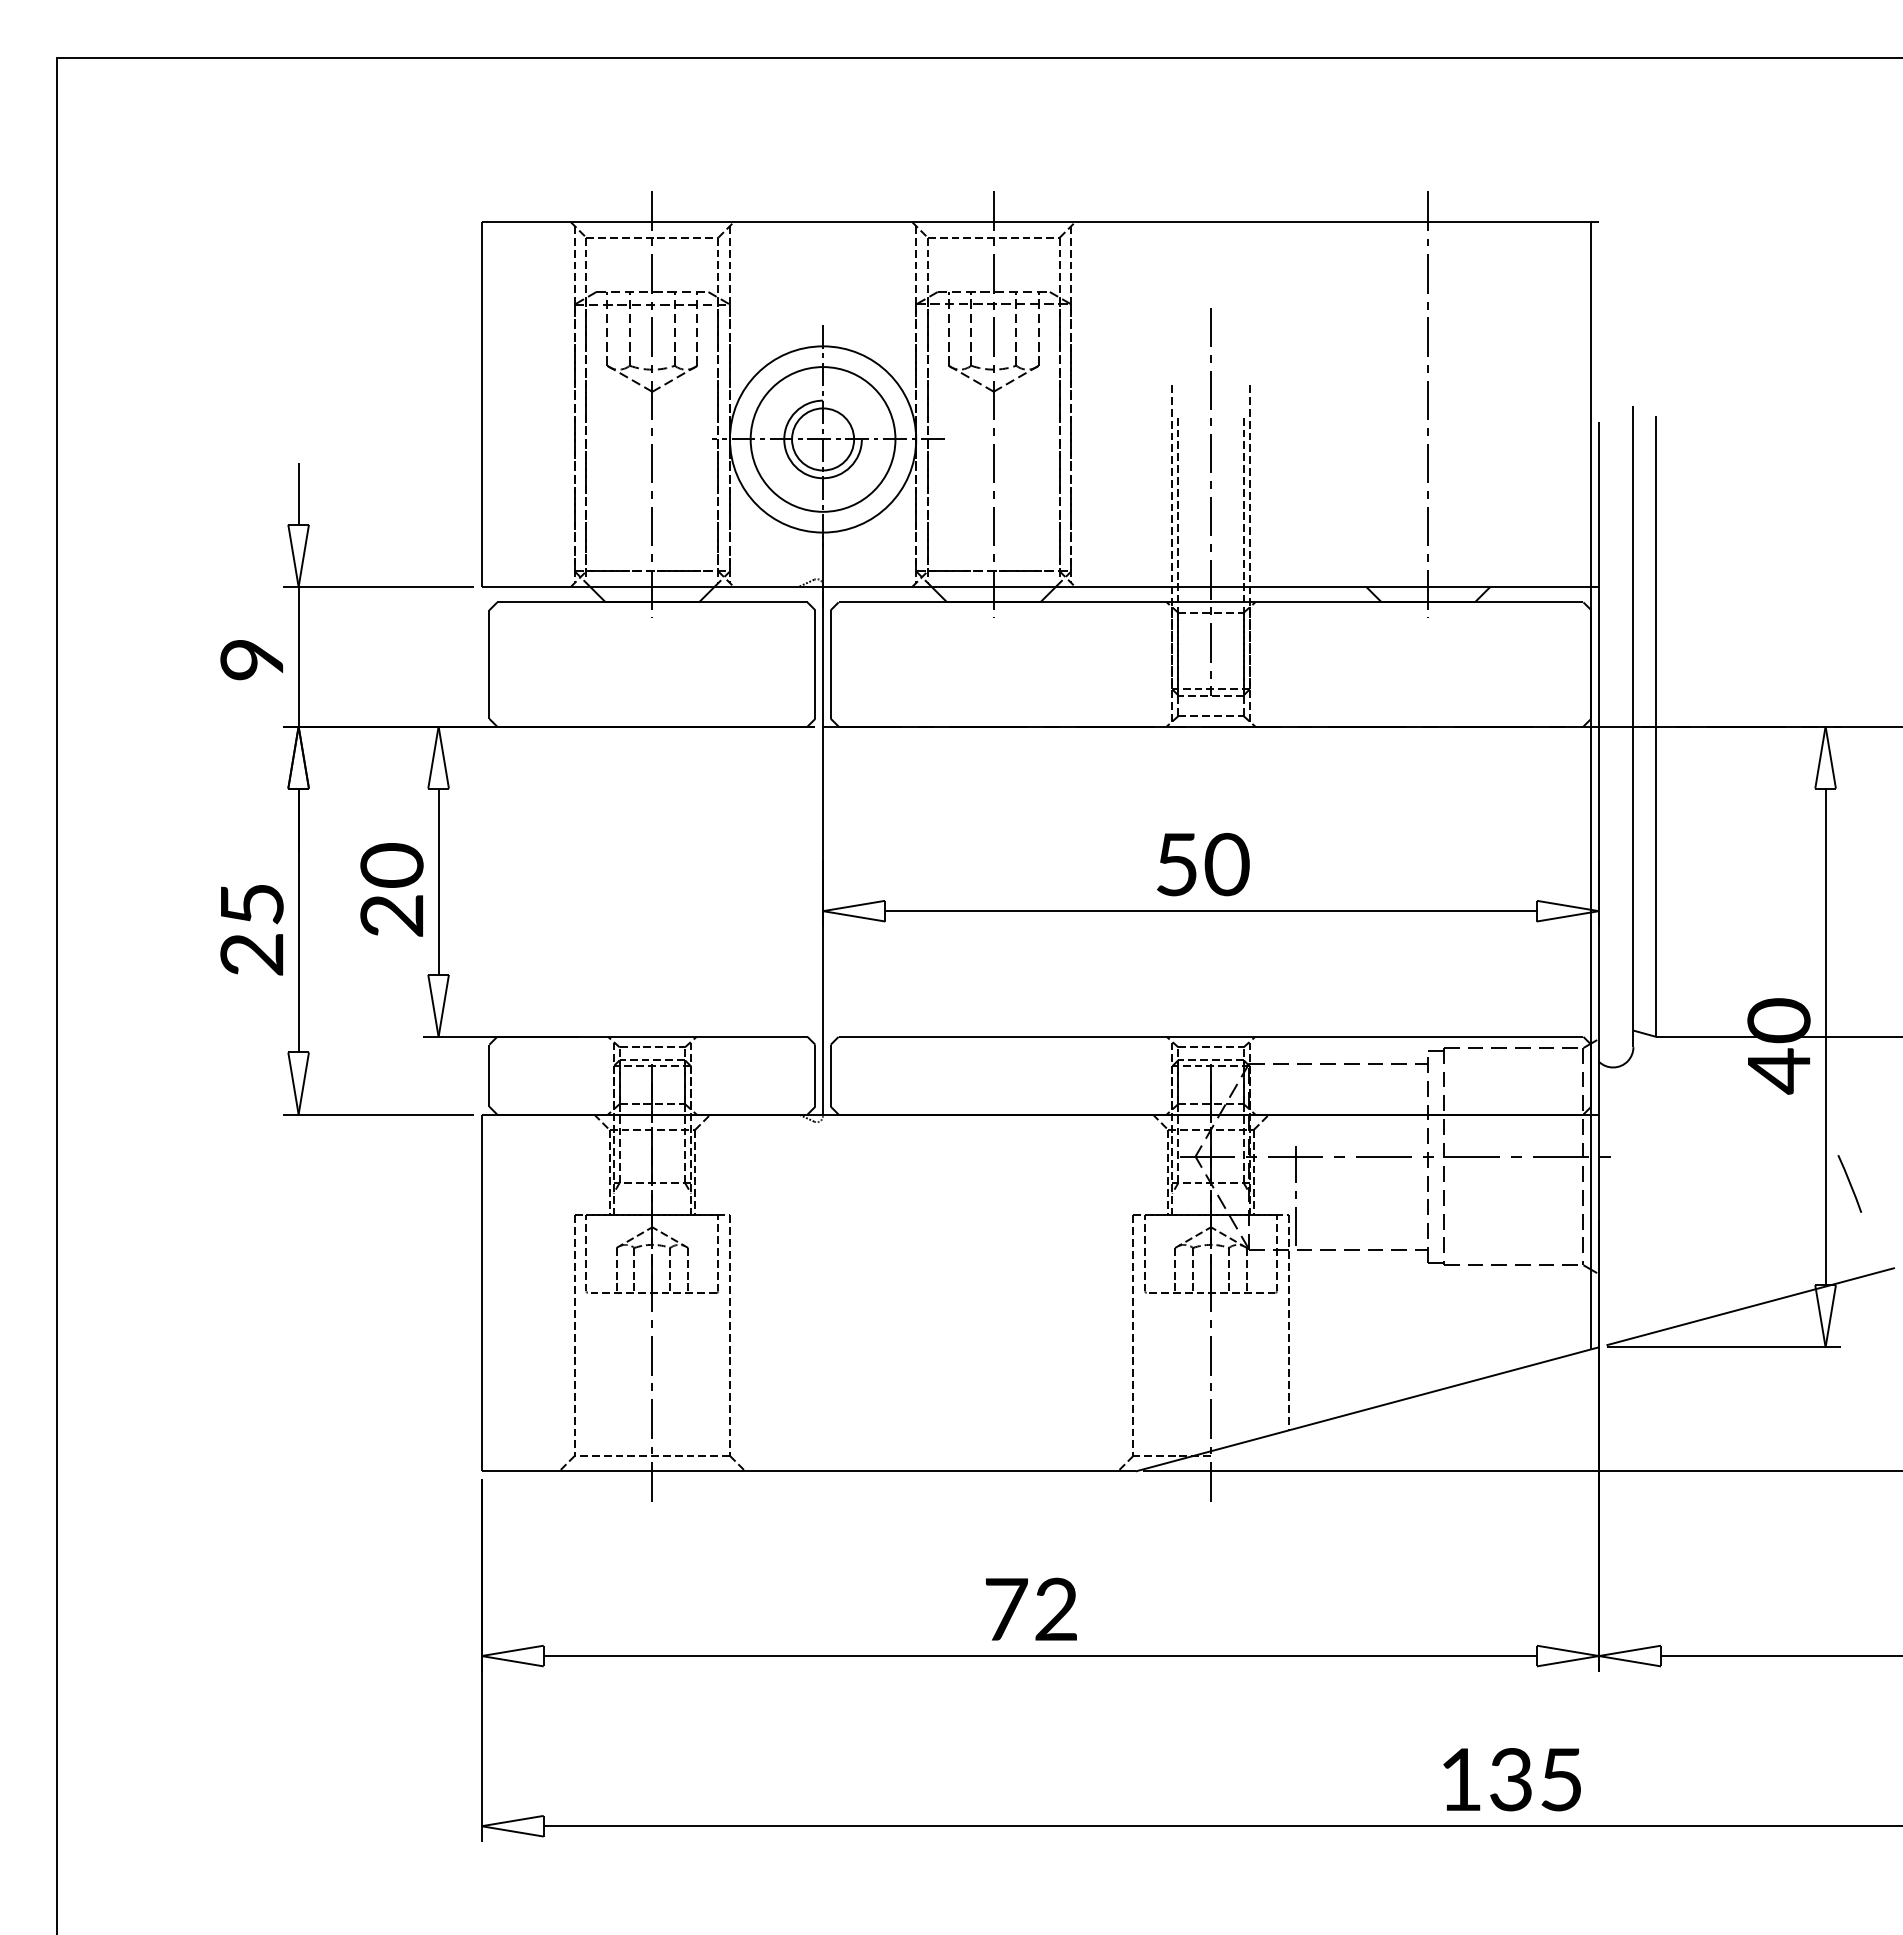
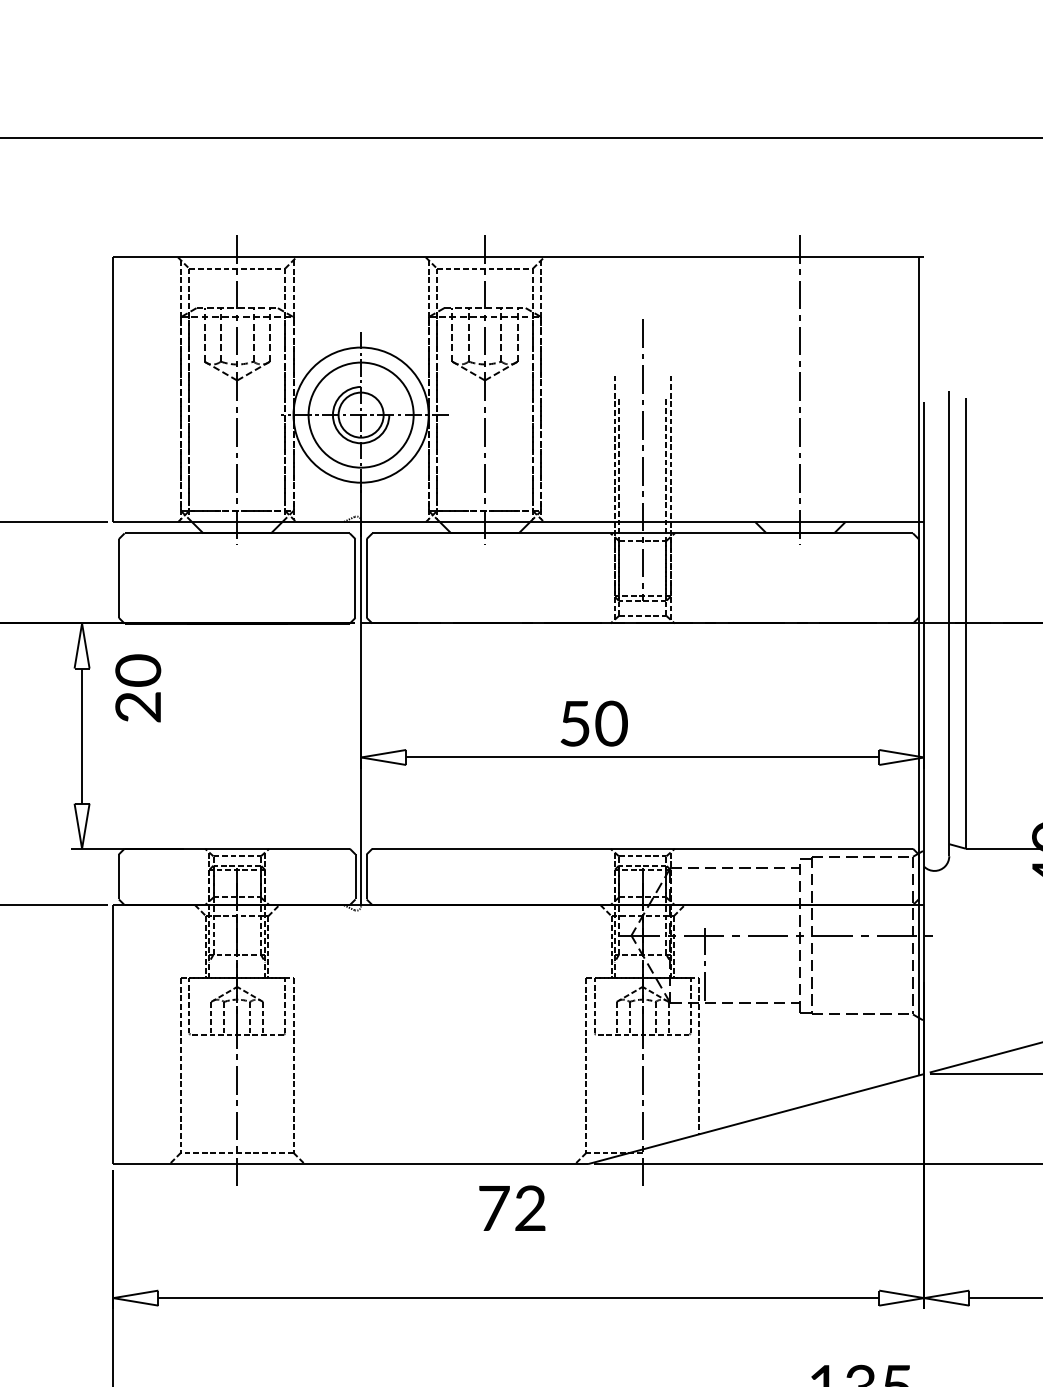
text: (1203, 864) -> (594, 723), moved
text: (391, 889) -> (137, 688), moved
text: (1031, 1608) -> (512, 1207), moved

